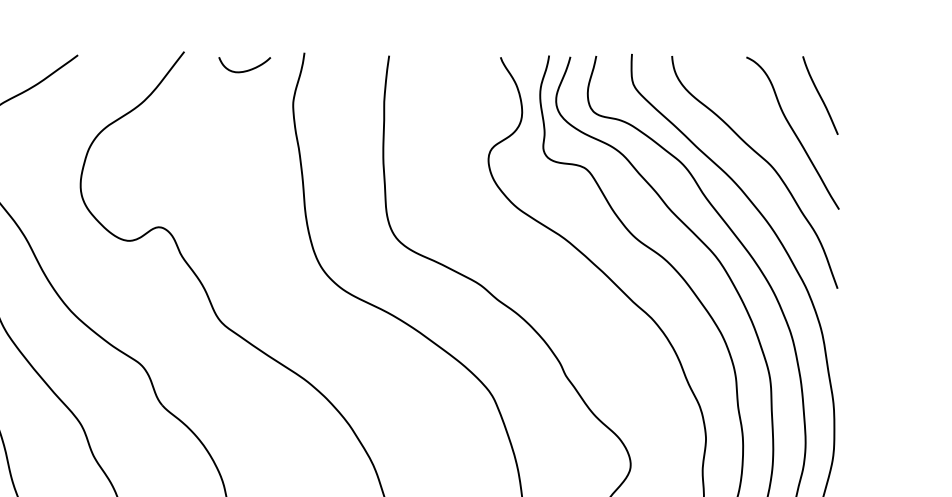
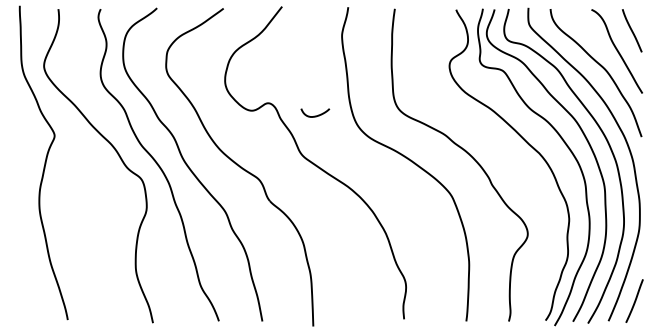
curve: (244, 69) -> (315, 115), moved

